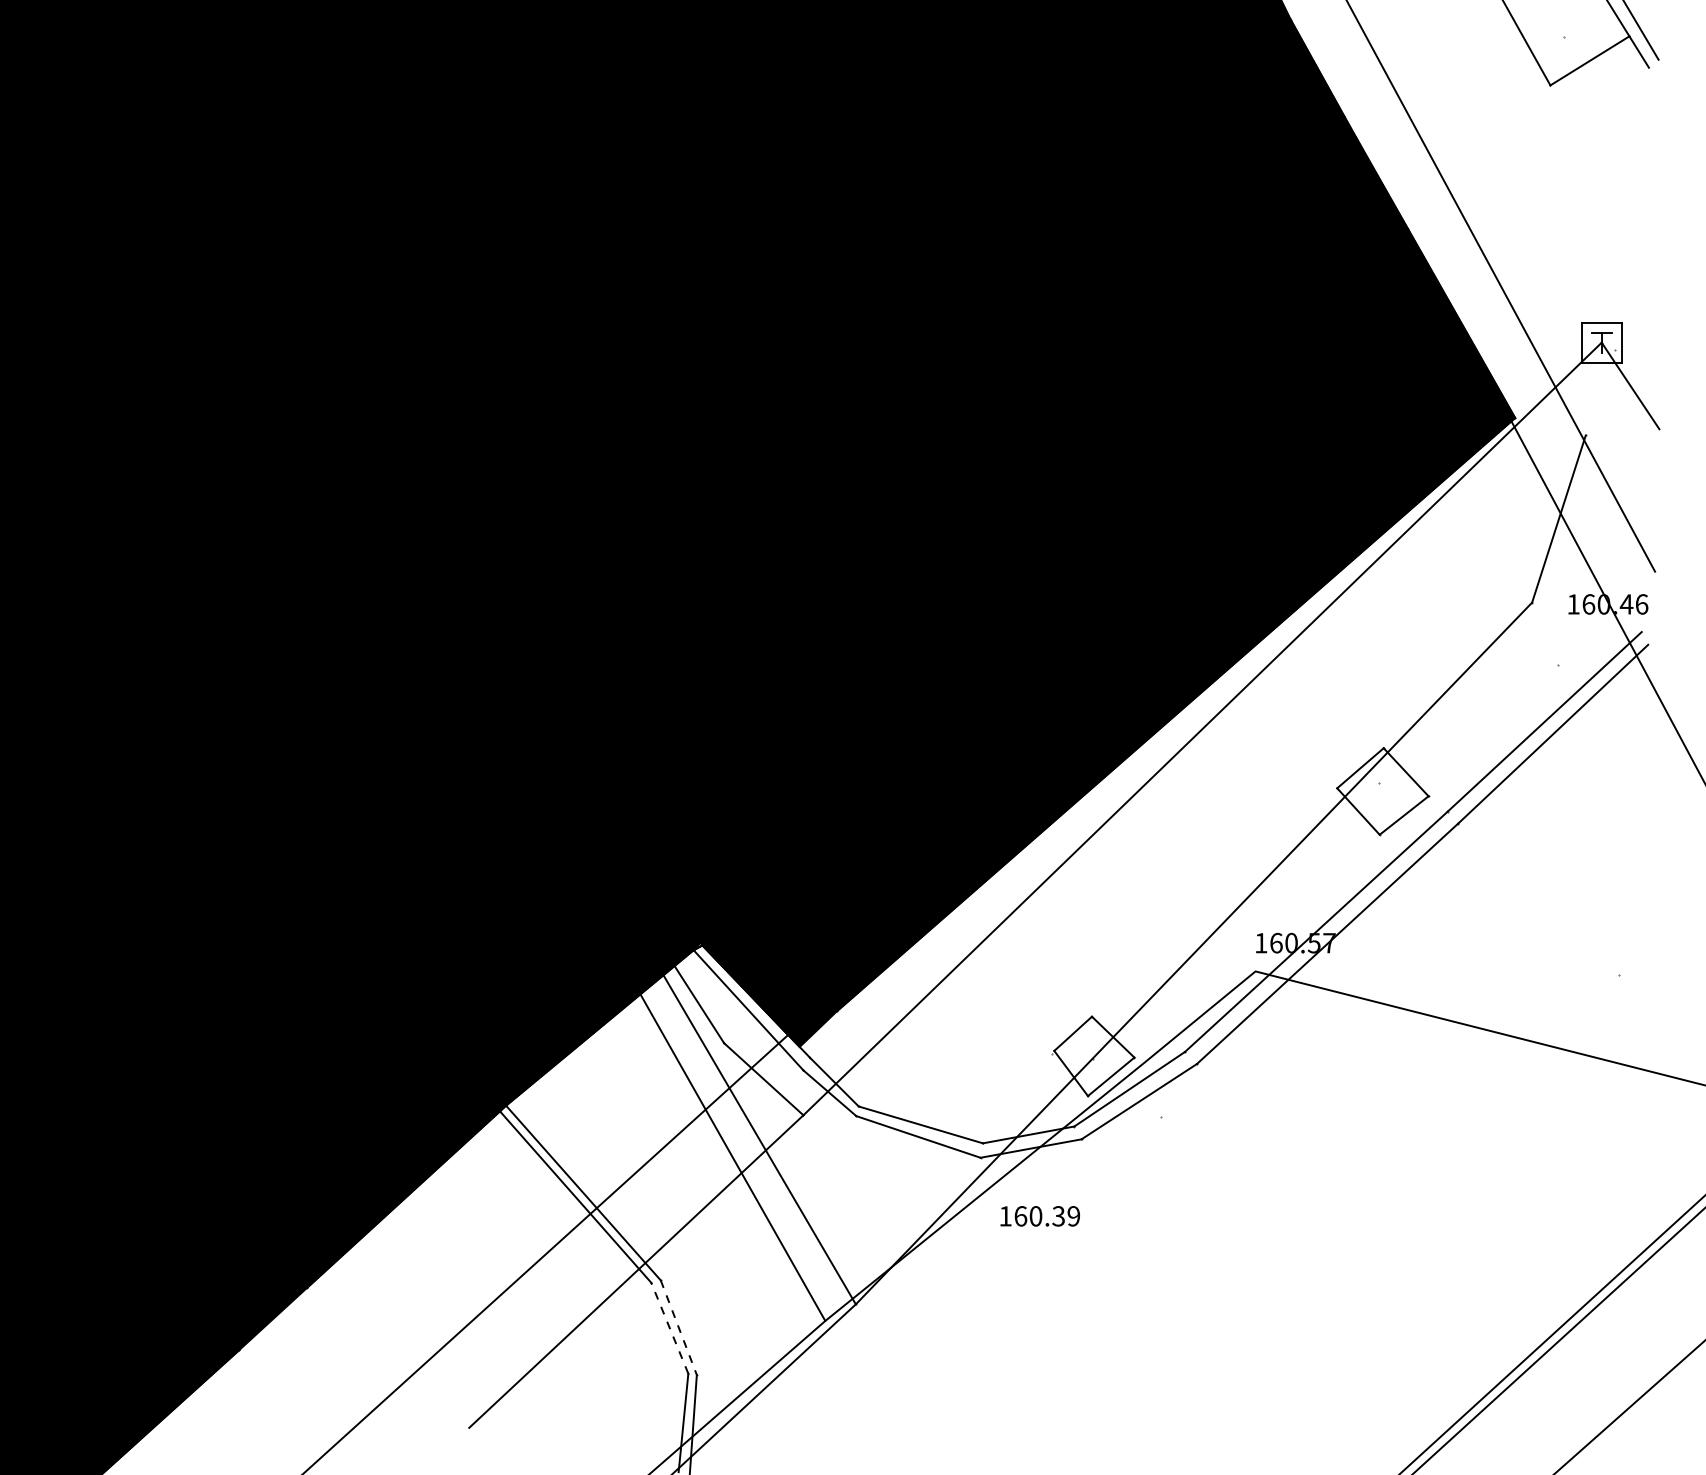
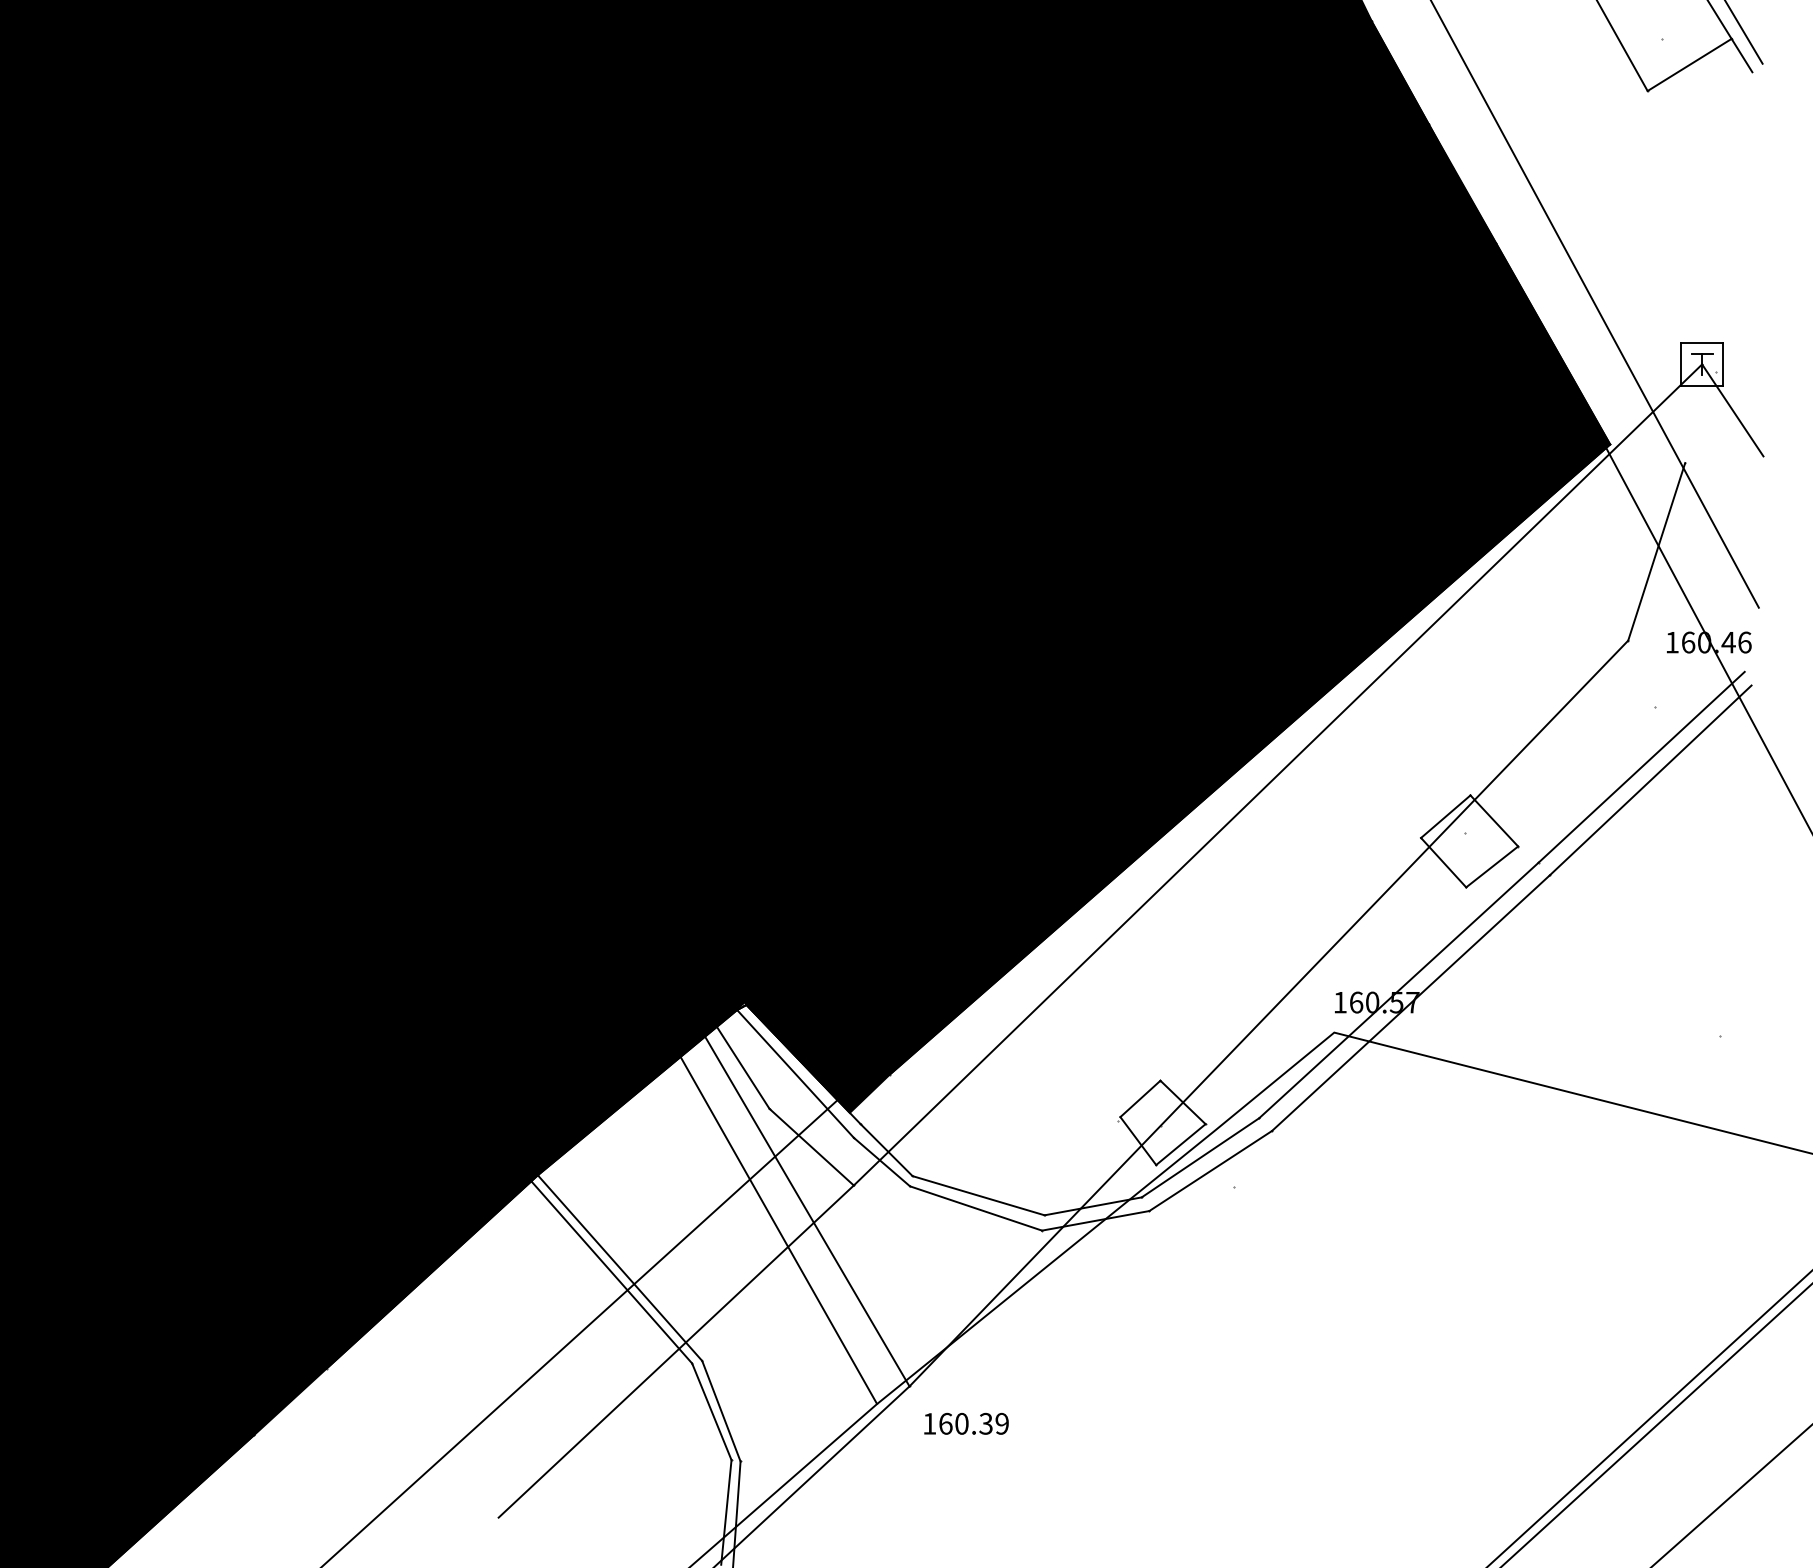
text: (1040, 1215) -> (966, 1423), moved
line: (669, 1327) -> (711, 1411), dashed -> solid
line: (678, 1327) -> (721, 1411), dashed -> solid

